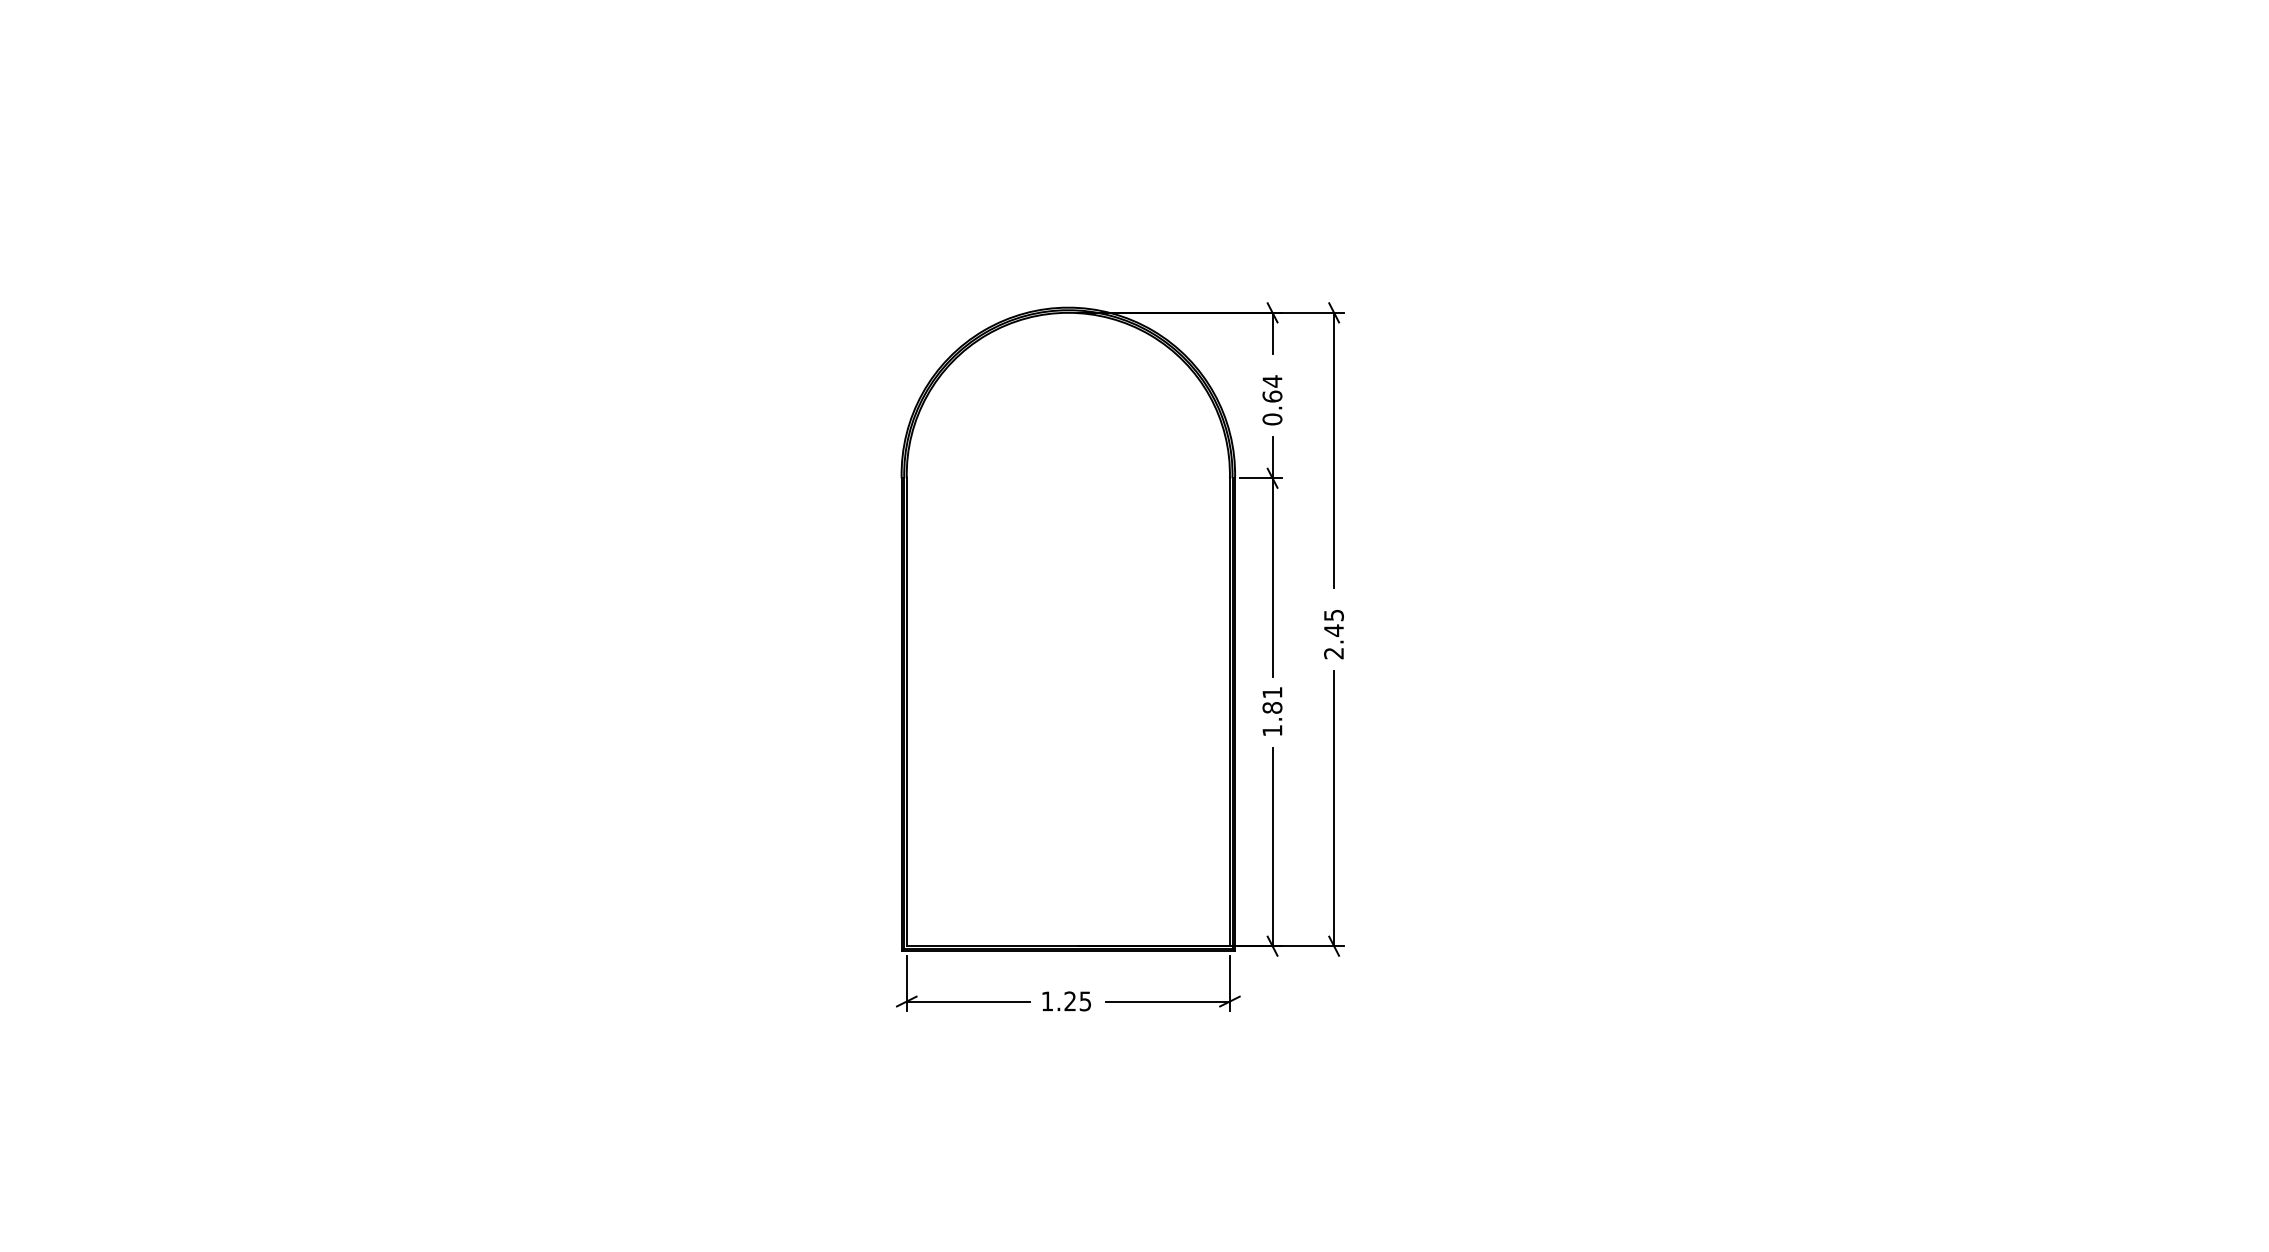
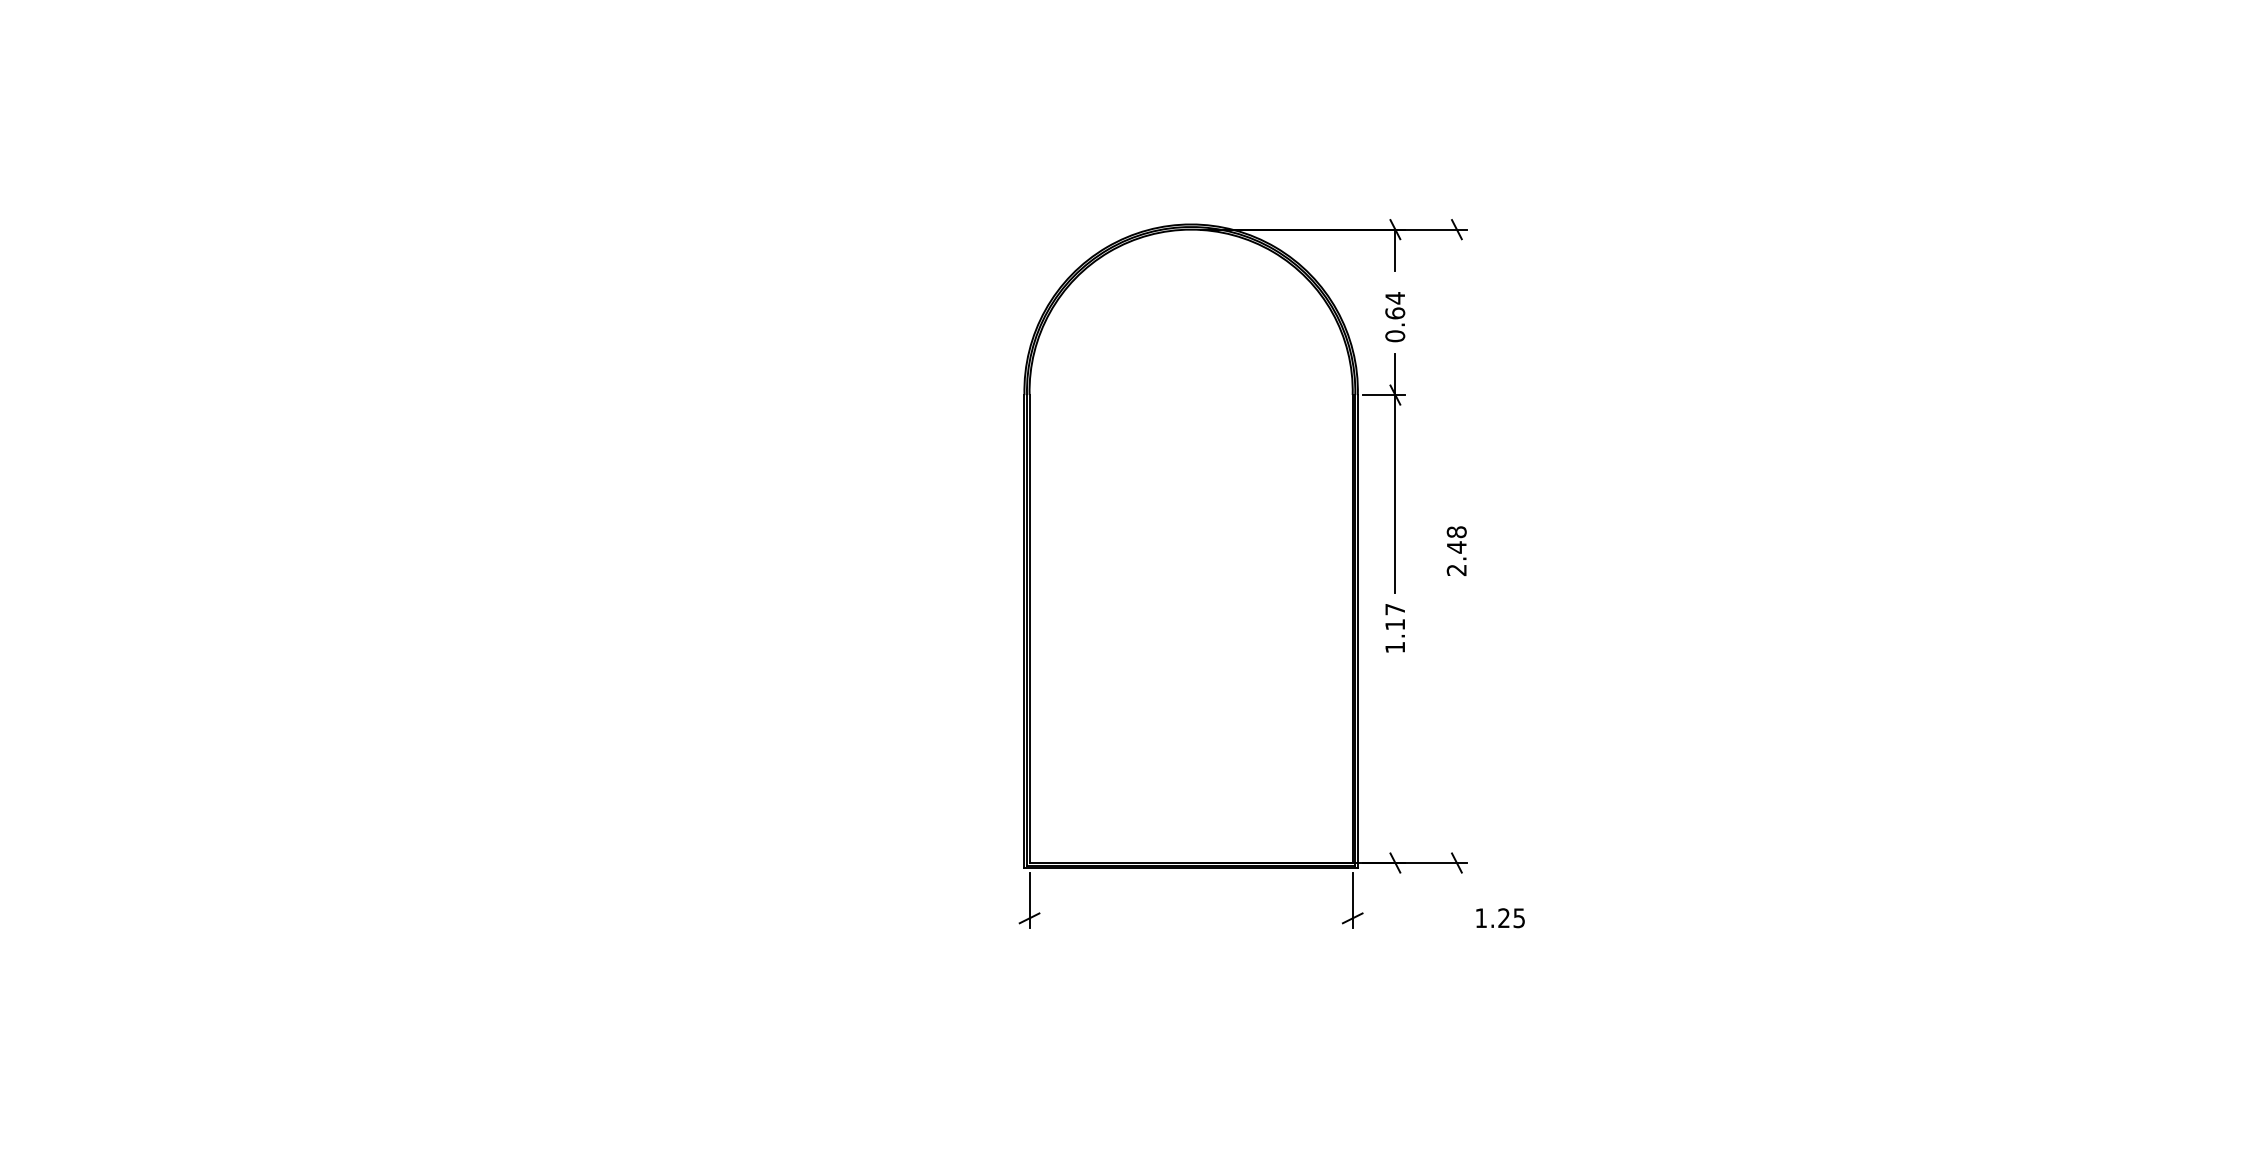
line: (1334, 450) -> (1457, 367), removed
text: (1333, 615) -> (1456, 532), 2.45 -> 2.48
text: (1272, 700) -> (1395, 617), 1.81 -> 1.17
line: (1334, 808) -> (1457, 725), removed
line: (1272, 847) -> (1395, 764), removed
line: (968, 1001) -> (1091, 918), removed
text: (1066, 1001) -> (1500, 918), moved
line: (1167, 1001) -> (1290, 918), removed

